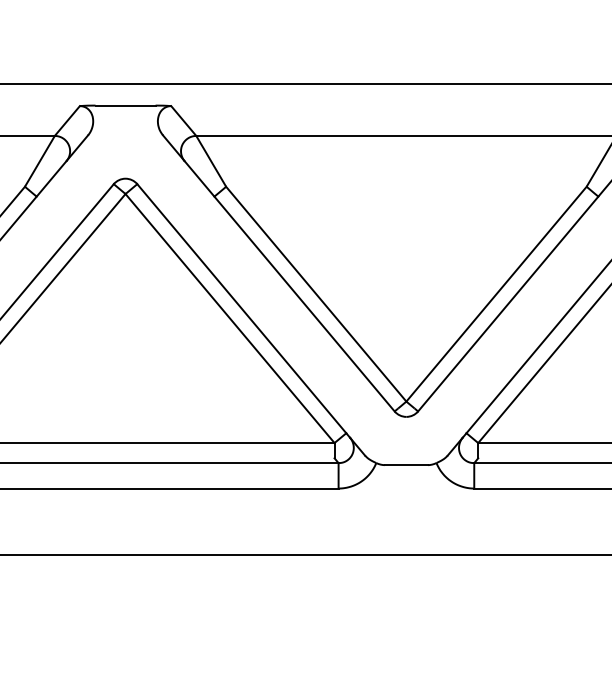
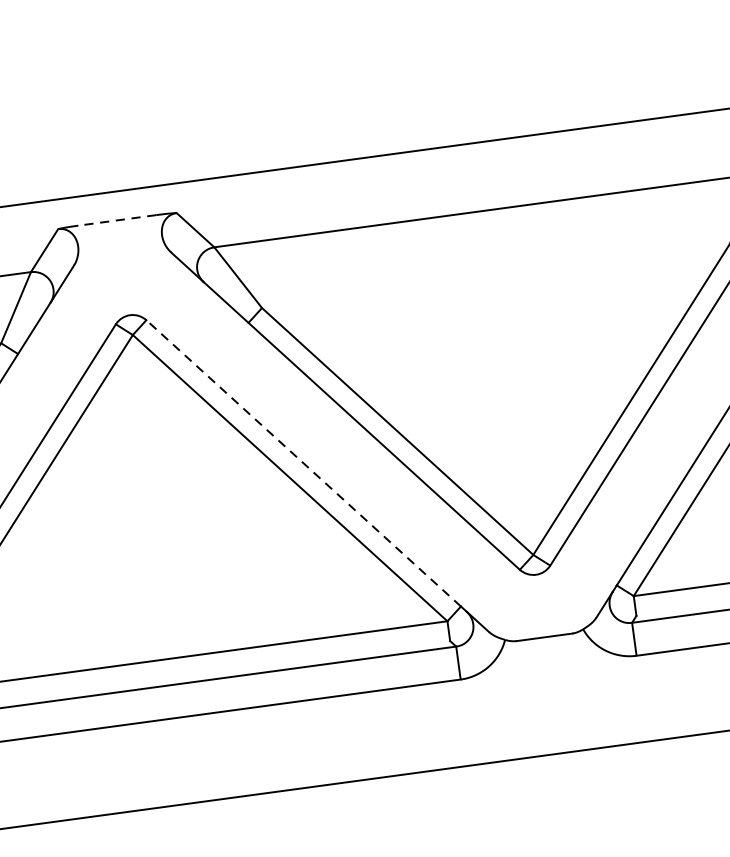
line: (125, 105) -> (117, 220), solid -> dashed
line: (241, 308) -> (303, 463), solid -> dashed

